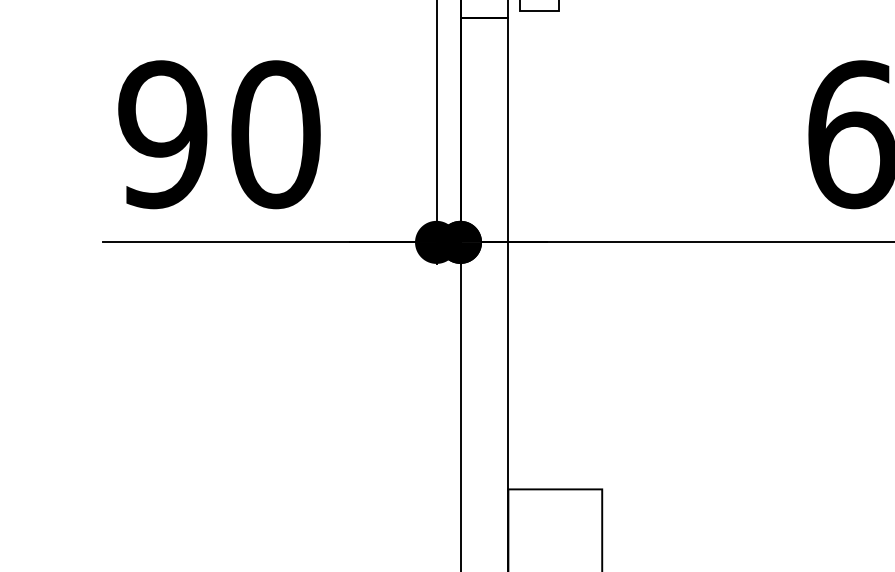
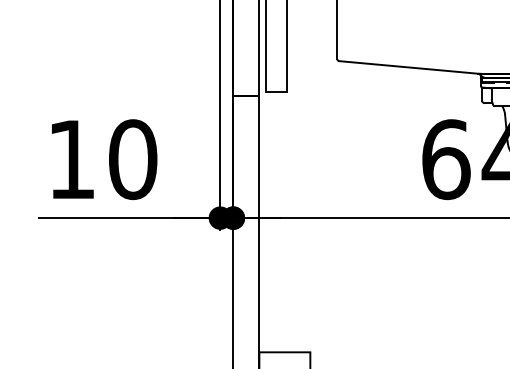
text: (162, 134) -> (71, 159), 90 -> 10

